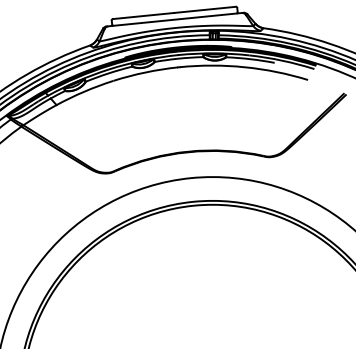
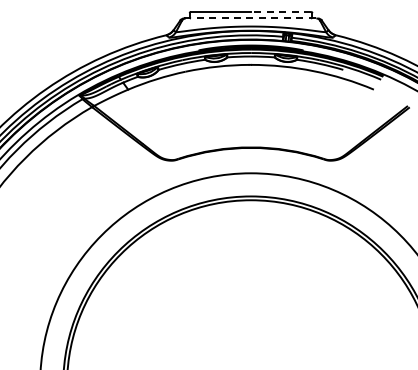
line: (204, 9) -> (280, 11), solid -> dashed
line: (175, 19) -> (251, 18), solid -> dashed

